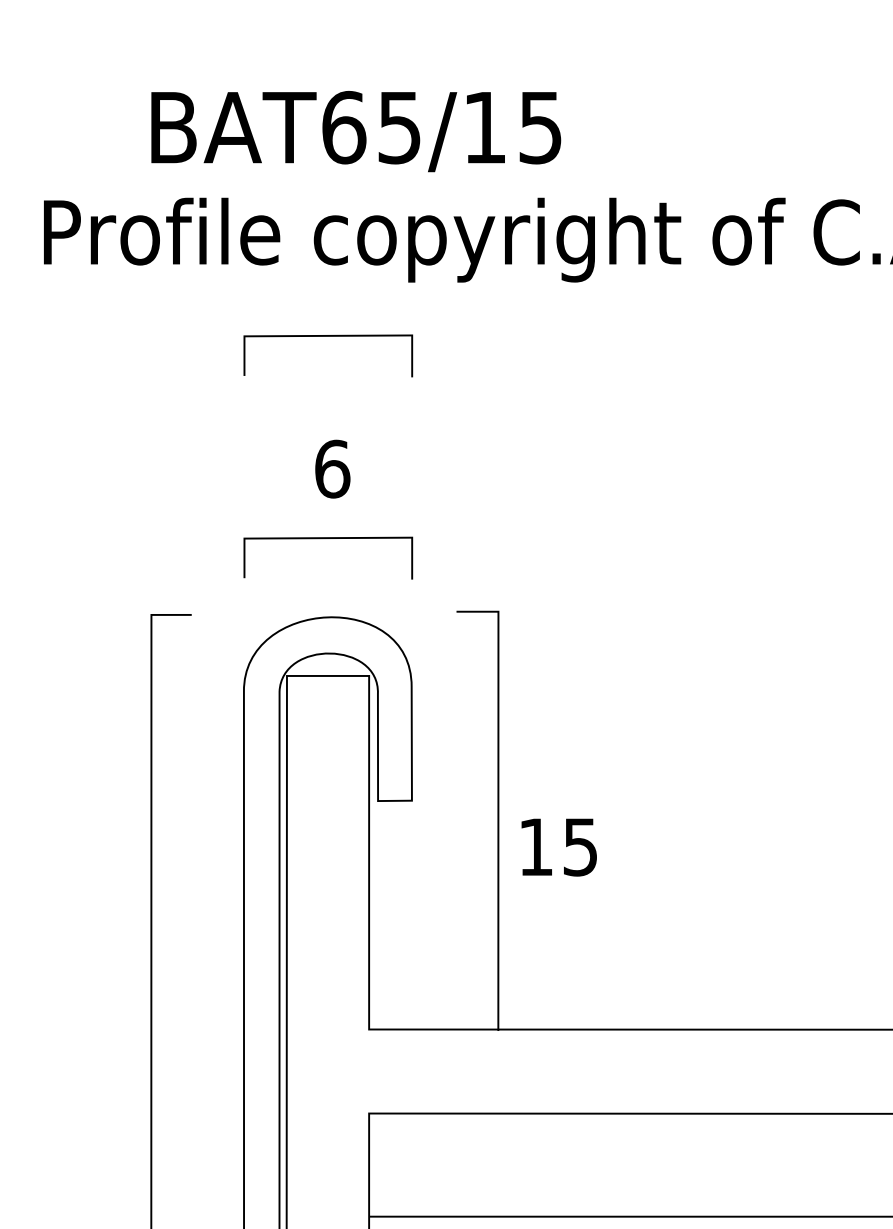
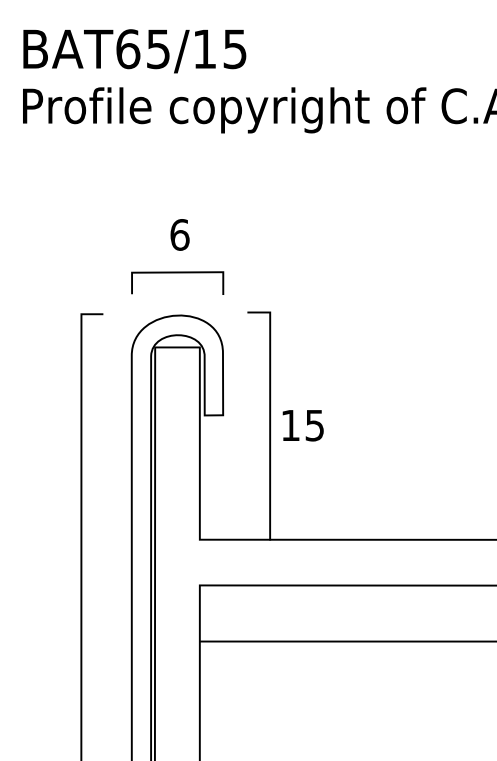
text: (355, 131) -> (134, 51), moved
curve: (328, 337) -> (177, 163), removed
text: (557, 847) -> (302, 425), moved

